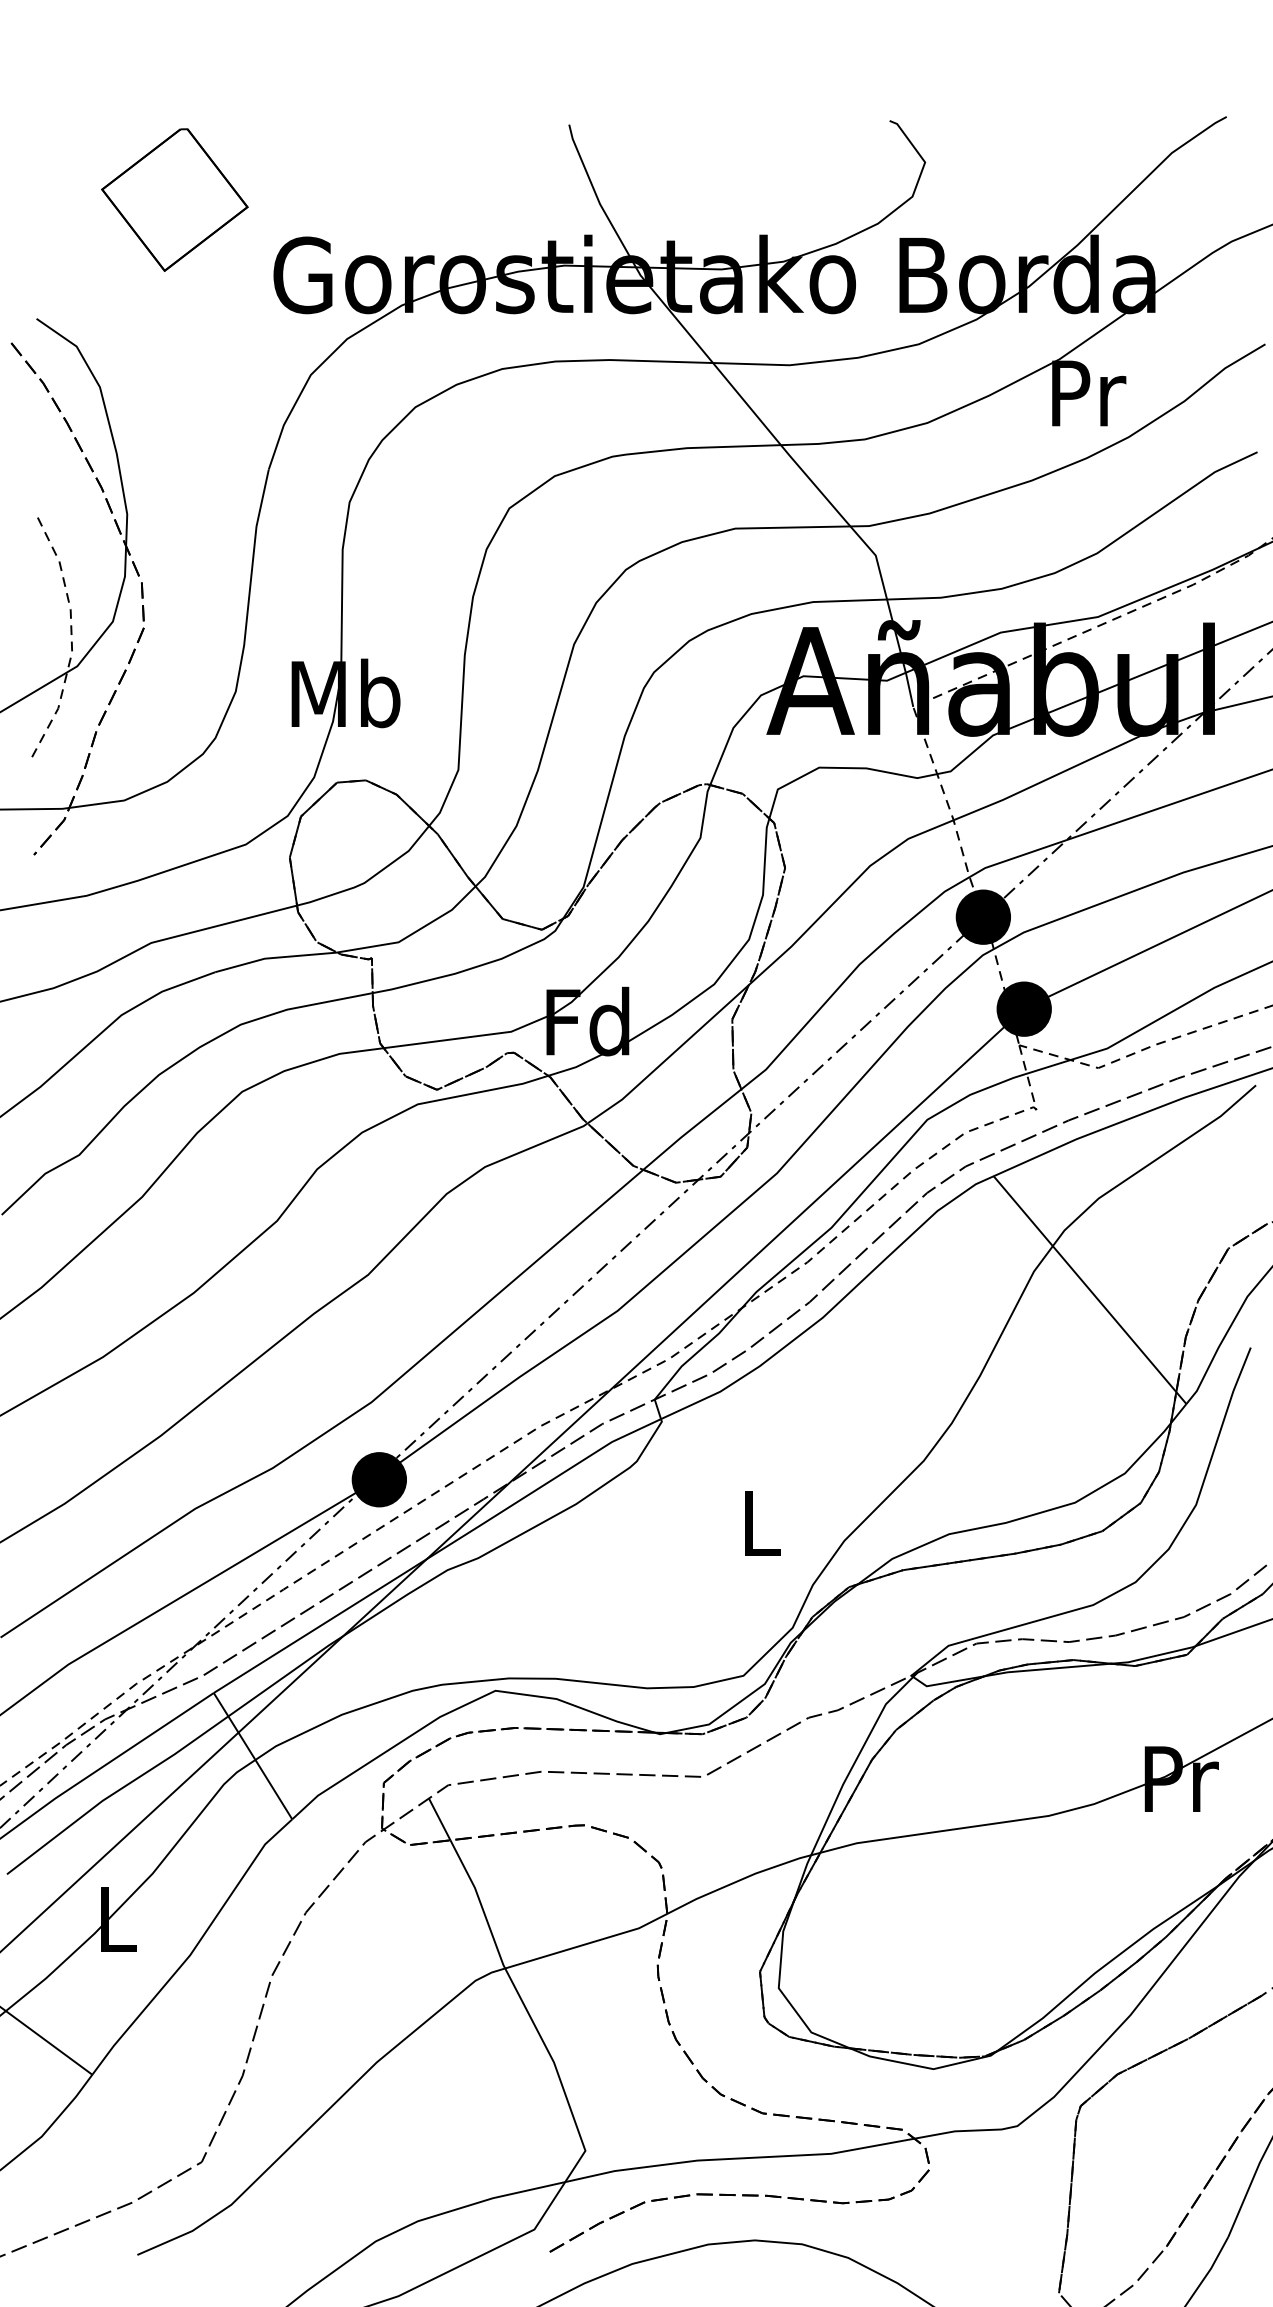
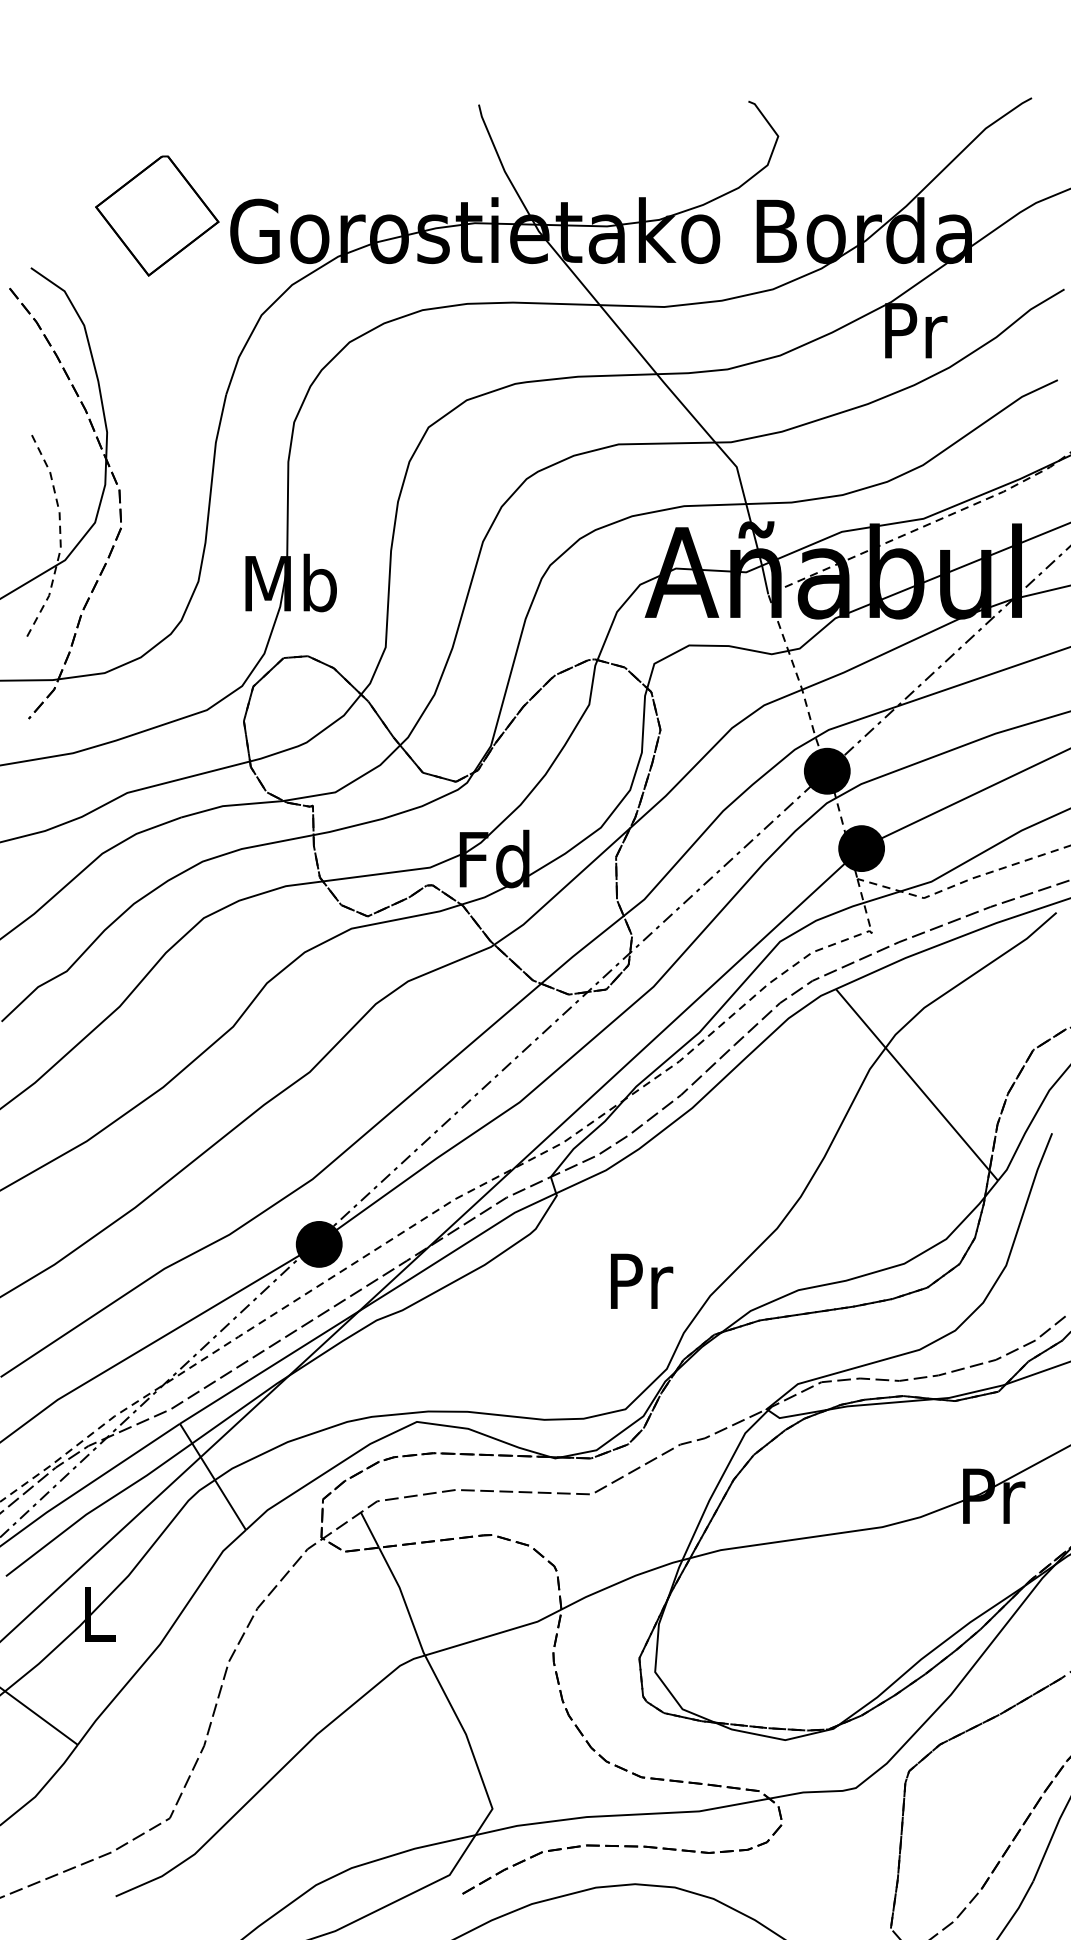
part: (174, 199) -> (157, 215), moved
text: (763, 1523) -> (642, 1281), L -> Pr

